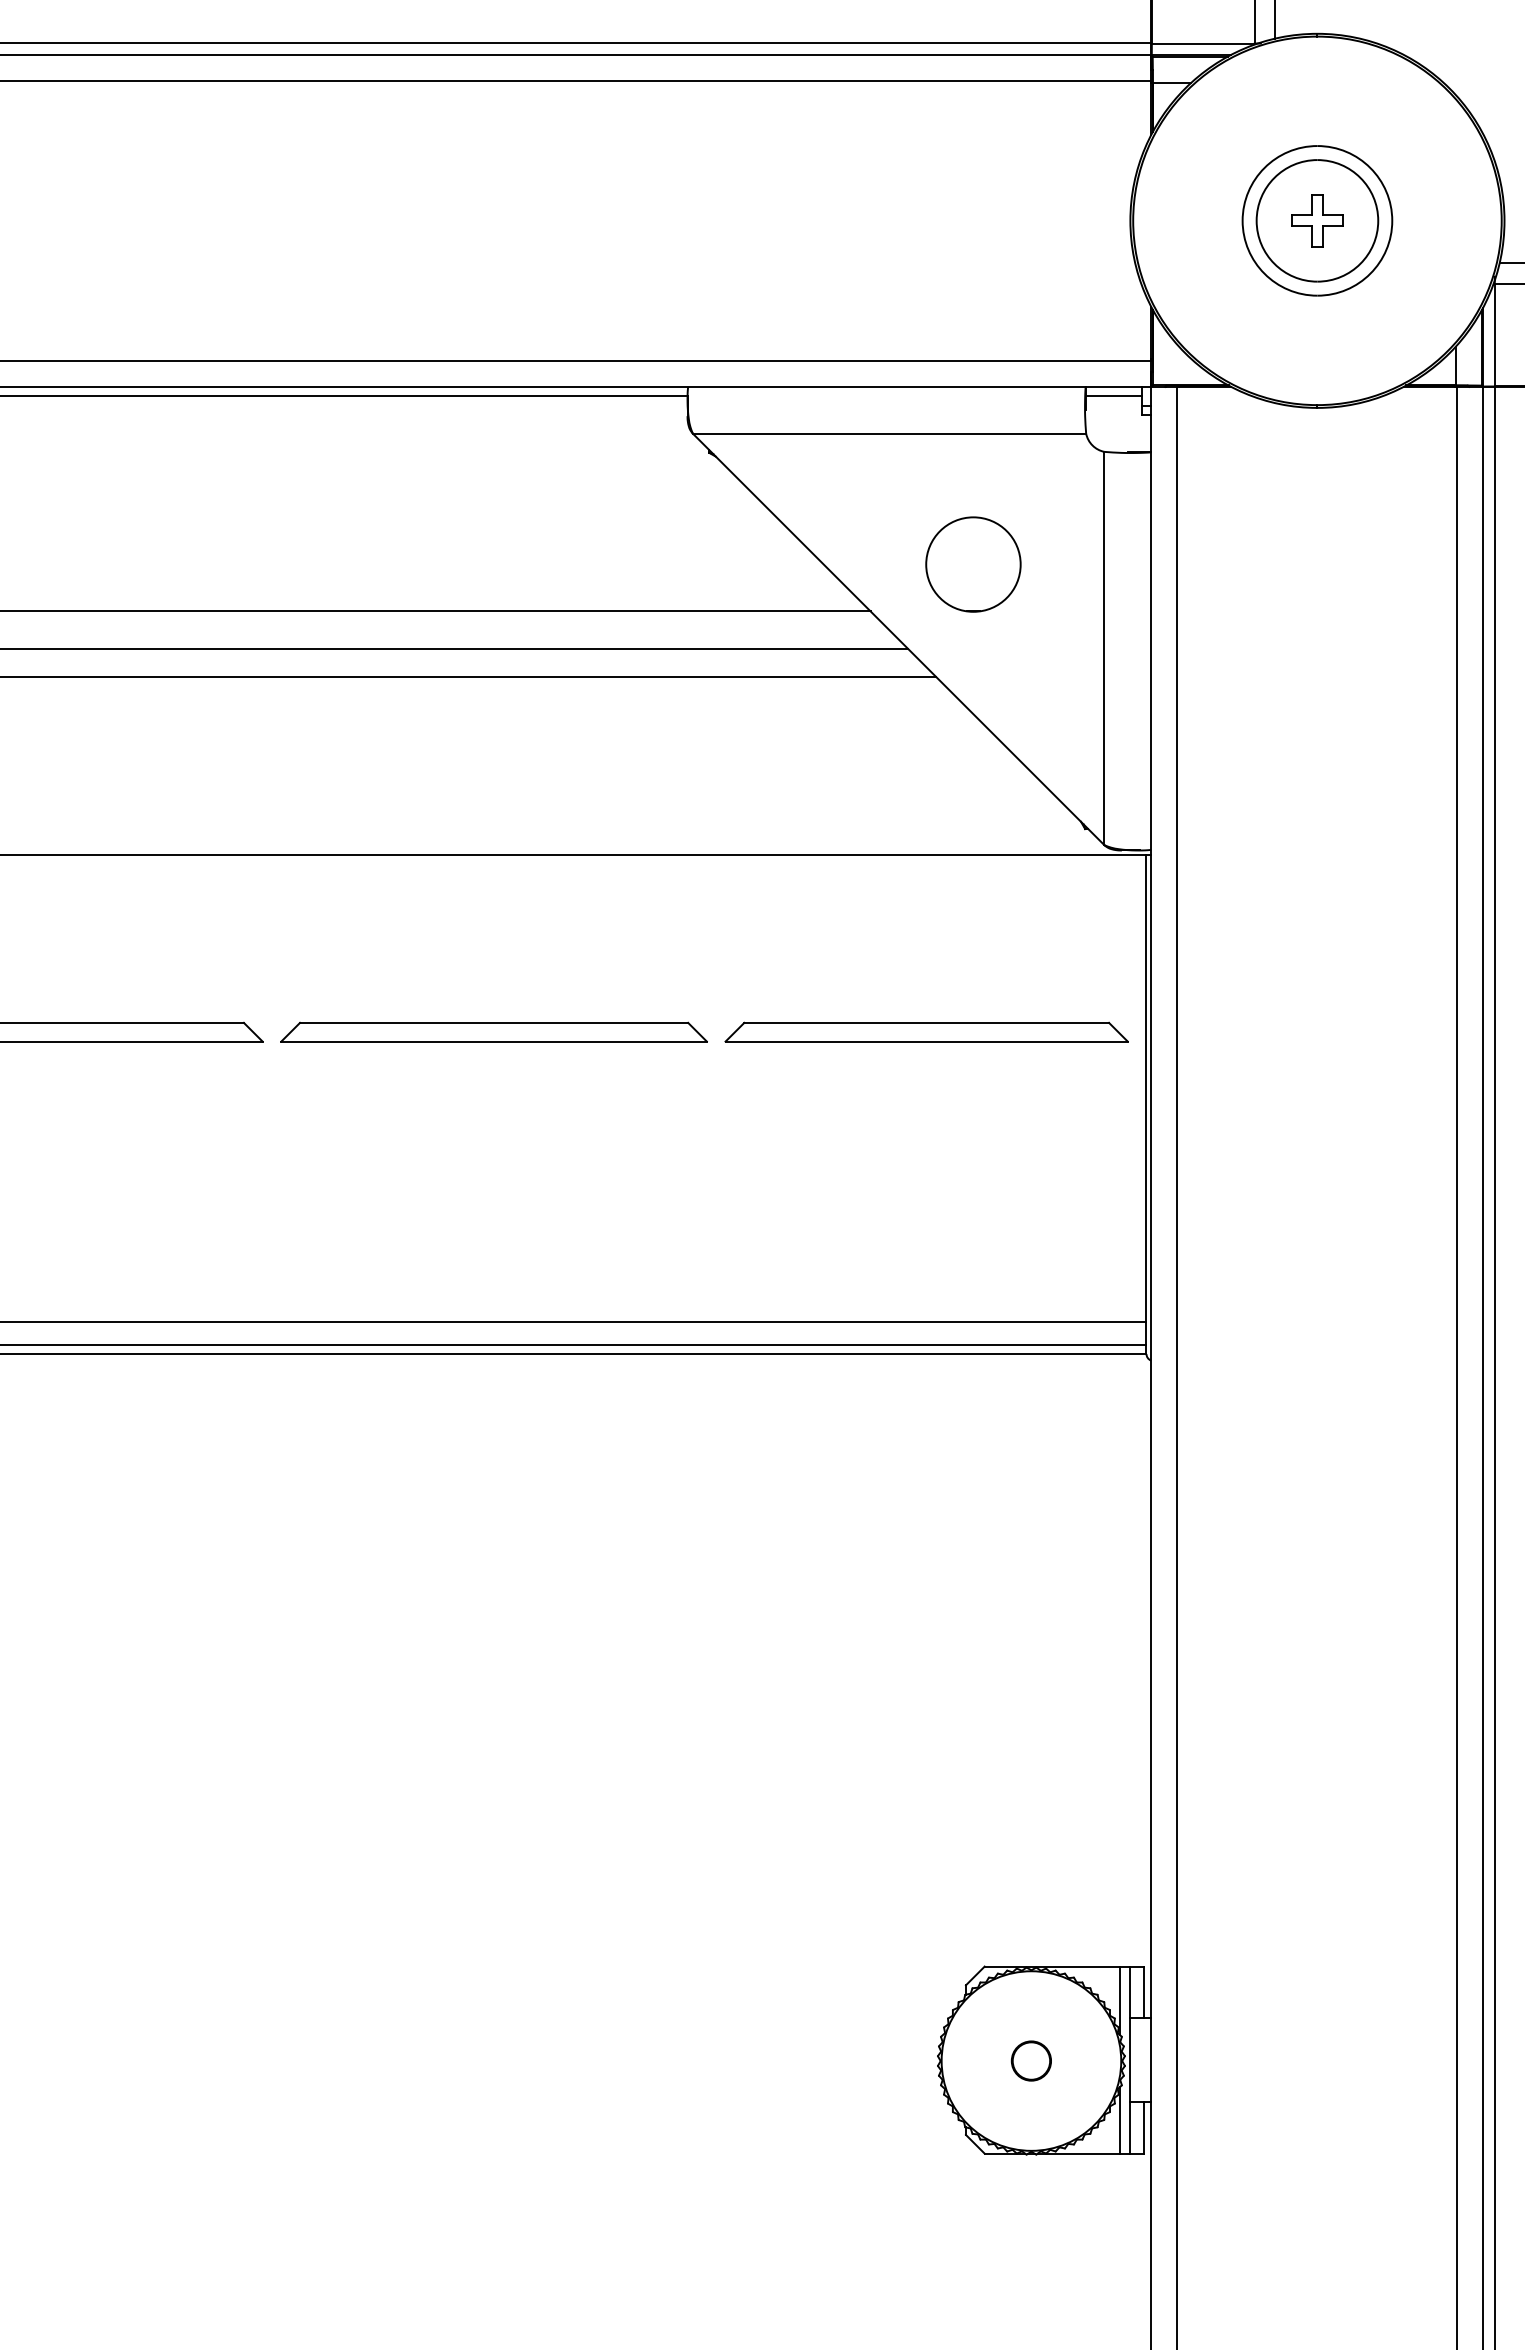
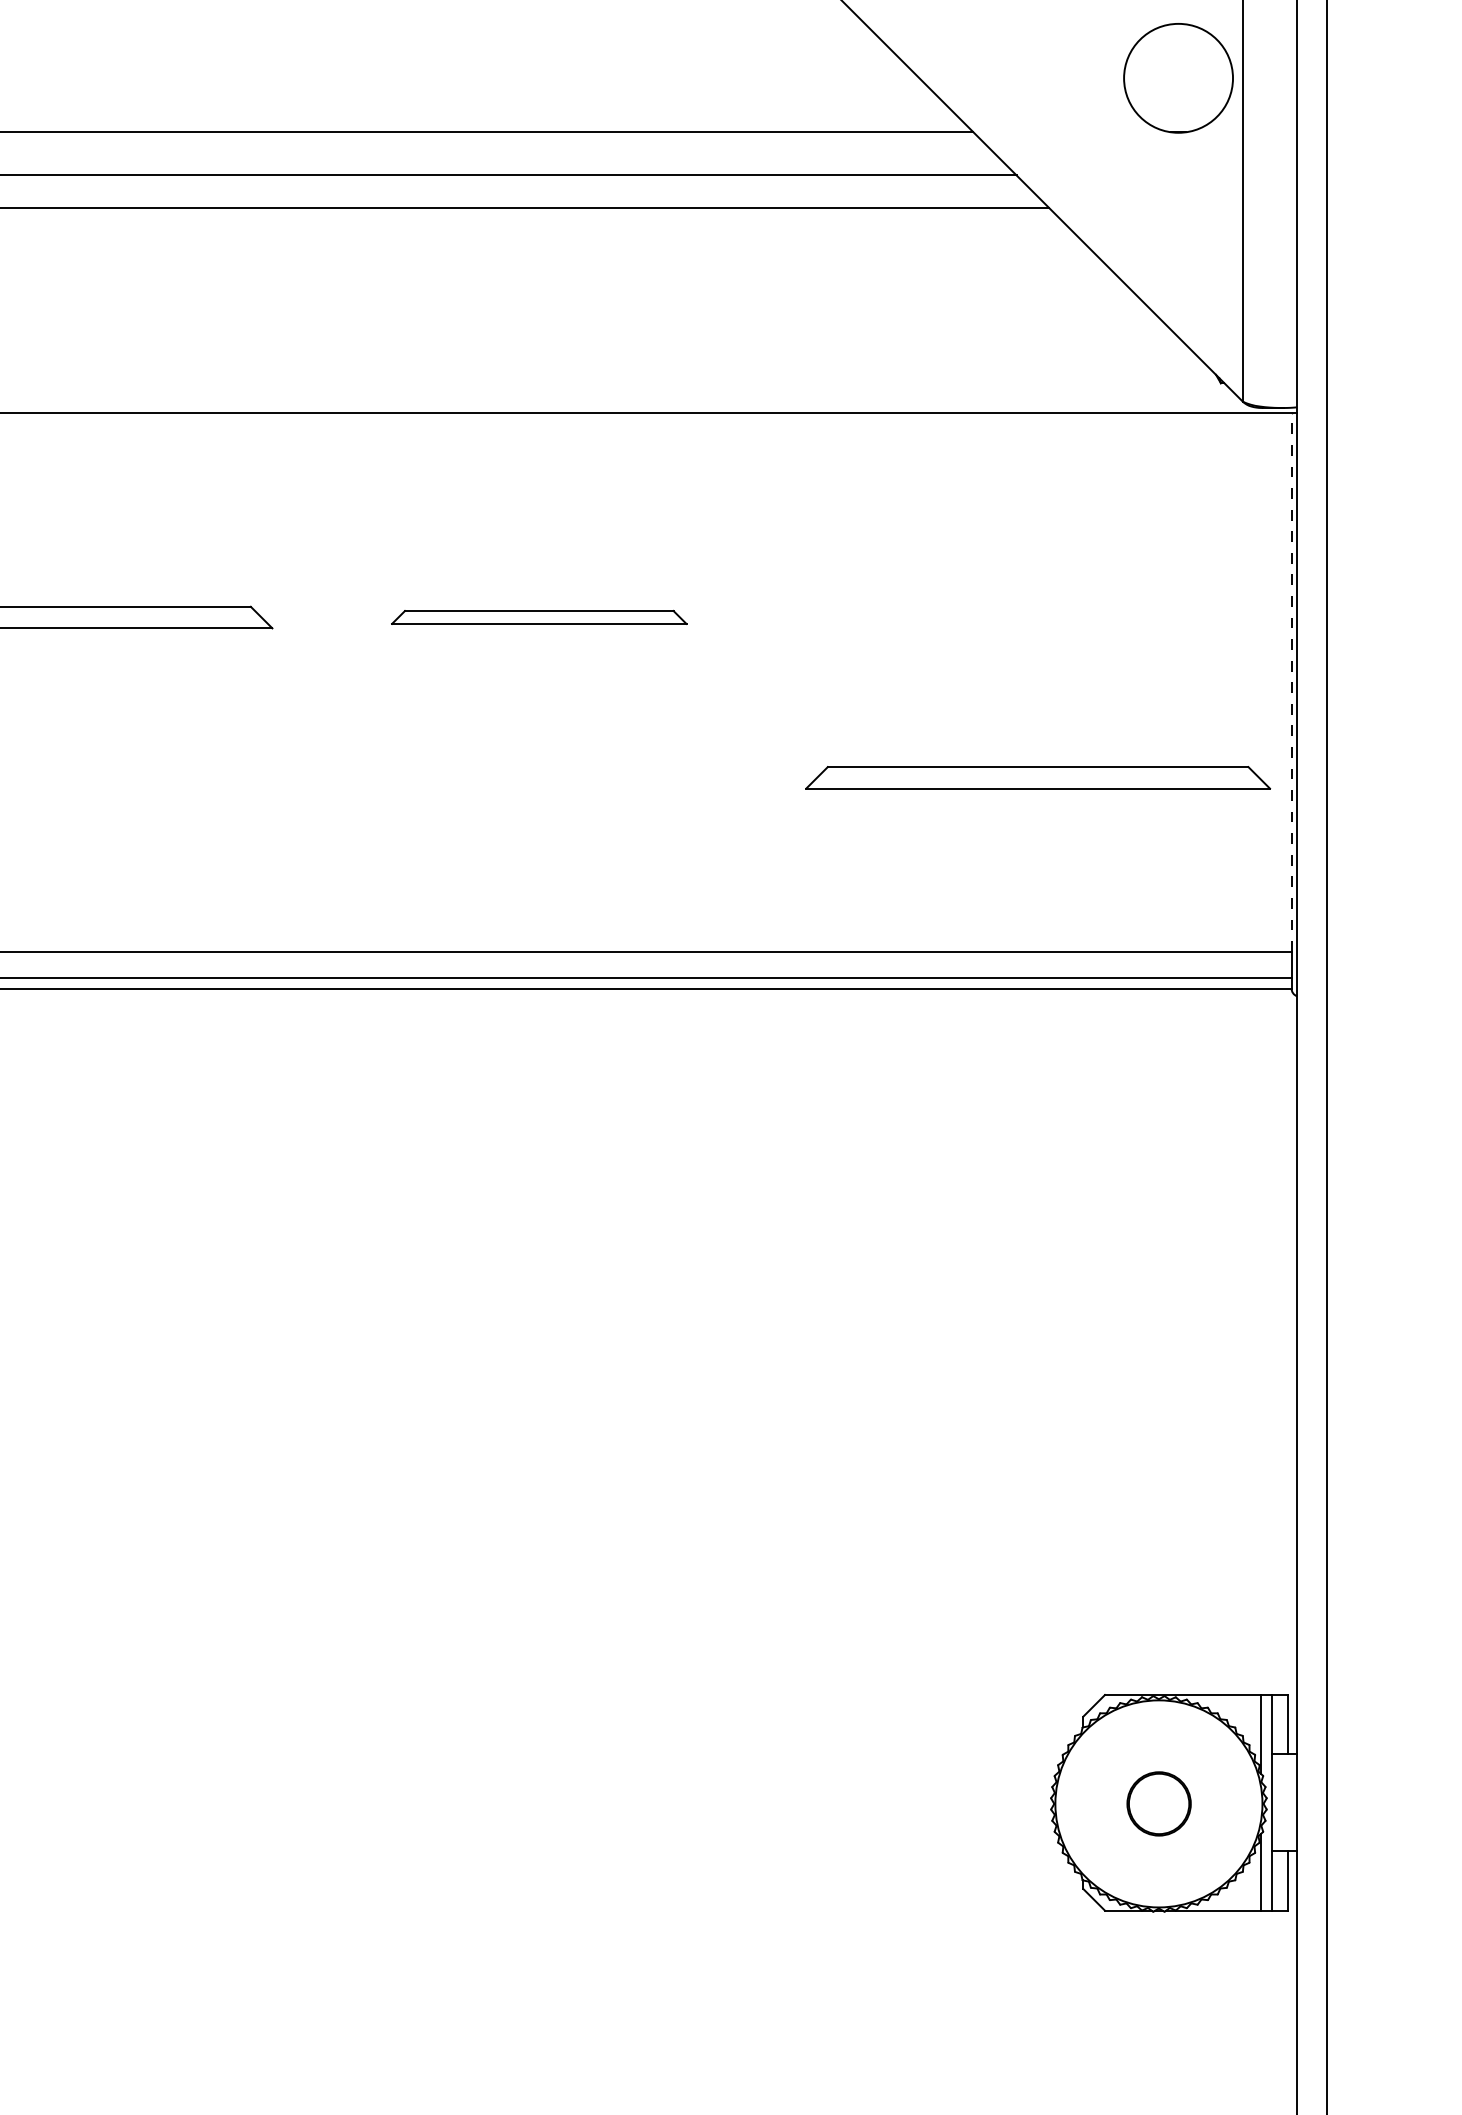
circle: (973, 564) -> (1178, 78), moved
part: (493, 1031) -> (538, 616), size x0.6
part: (926, 1031) -> (1037, 777), moved
line: (1146, 1088) -> (1291, 682), solid -> dashed
circle: (1030, 2060) -> (1157, 1803), size x1.4

